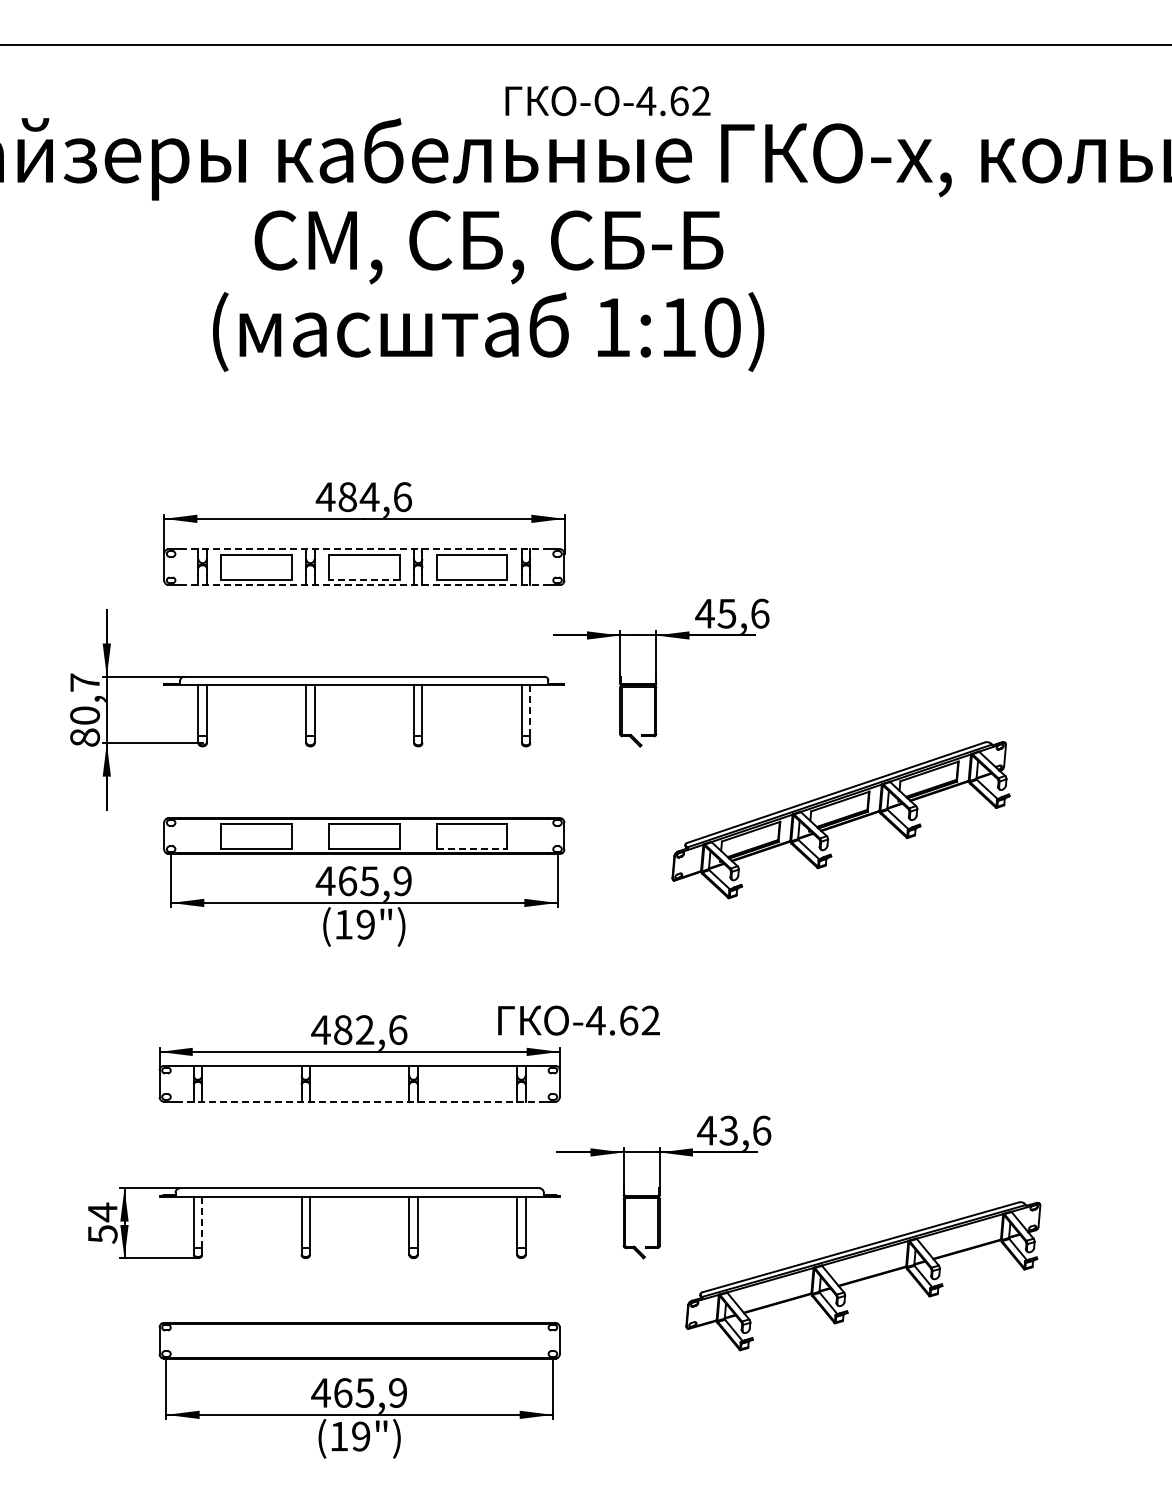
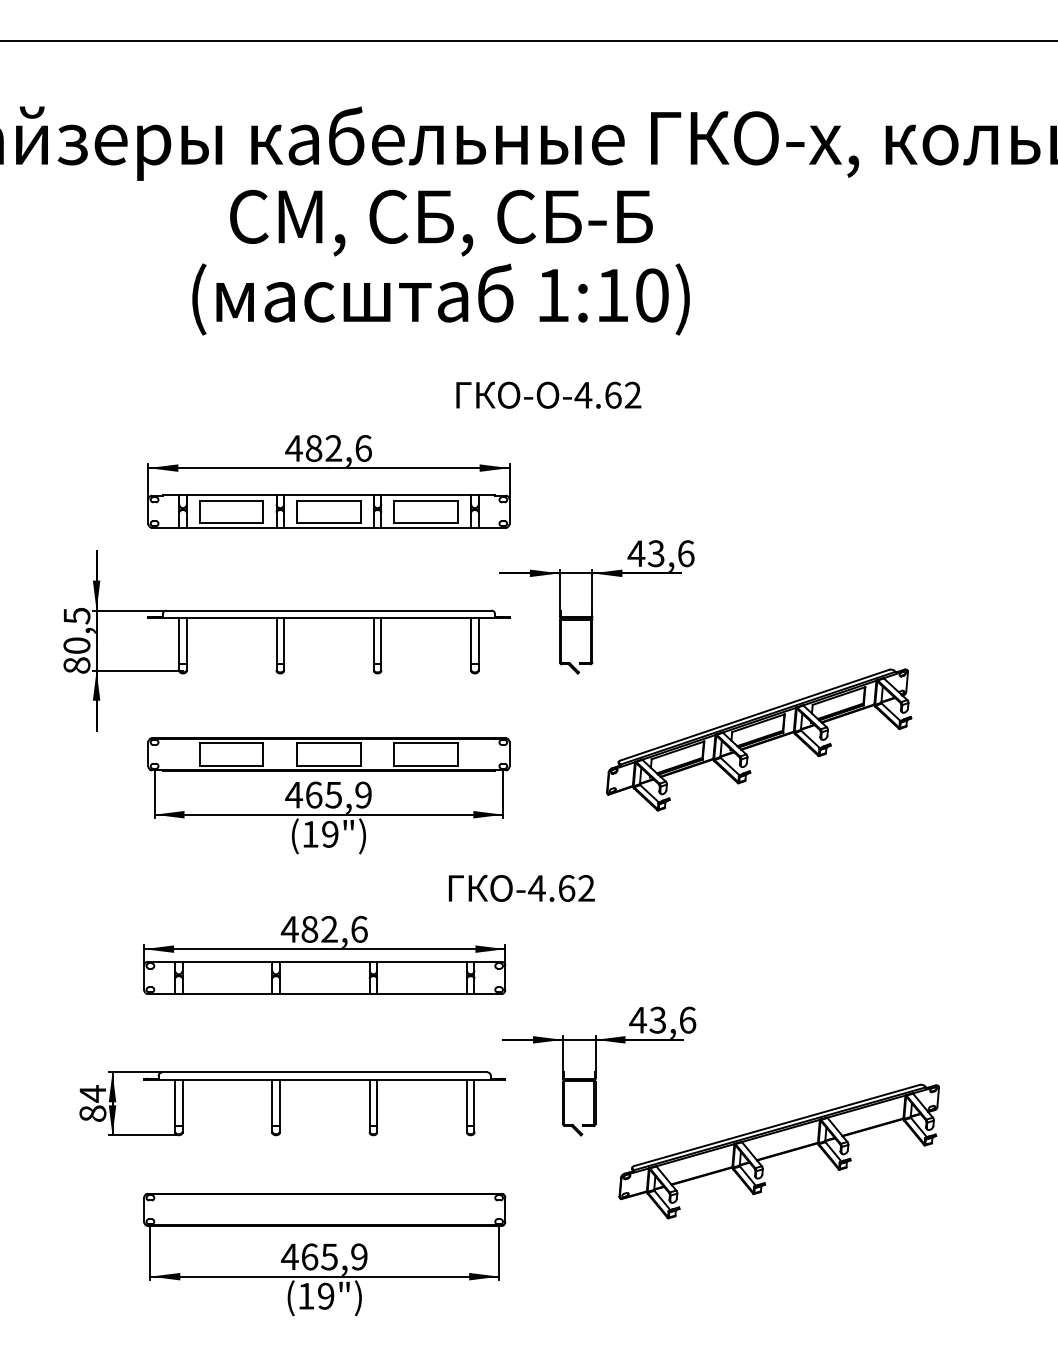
text: (607, 101) -> (548, 395), moved
text: (369, 496) -> (333, 447), 484,6 -> 482,6
line: (364, 549) -> (329, 495), dashed -> solid
line: (363, 579) -> (328, 522), dashed -> solid
line: (364, 585) -> (329, 528), dashed -> solid
text: (727, 613) -> (656, 553), 45,6 -> 43,6
text: (85, 682) -> (77, 615), 80,7 -> 80,5
line: (530, 710) -> (478, 641), dashed -> solid
line: (472, 848) -> (426, 765), dashed -> solid
text: (578, 1020) -> (521, 888), moved
line: (360, 1101) -> (325, 993), dashed -> solid
line: (202, 1222) -> (182, 1103), dashed -> solid
text: (102, 1234) -> (92, 1113), 54 -> 84

